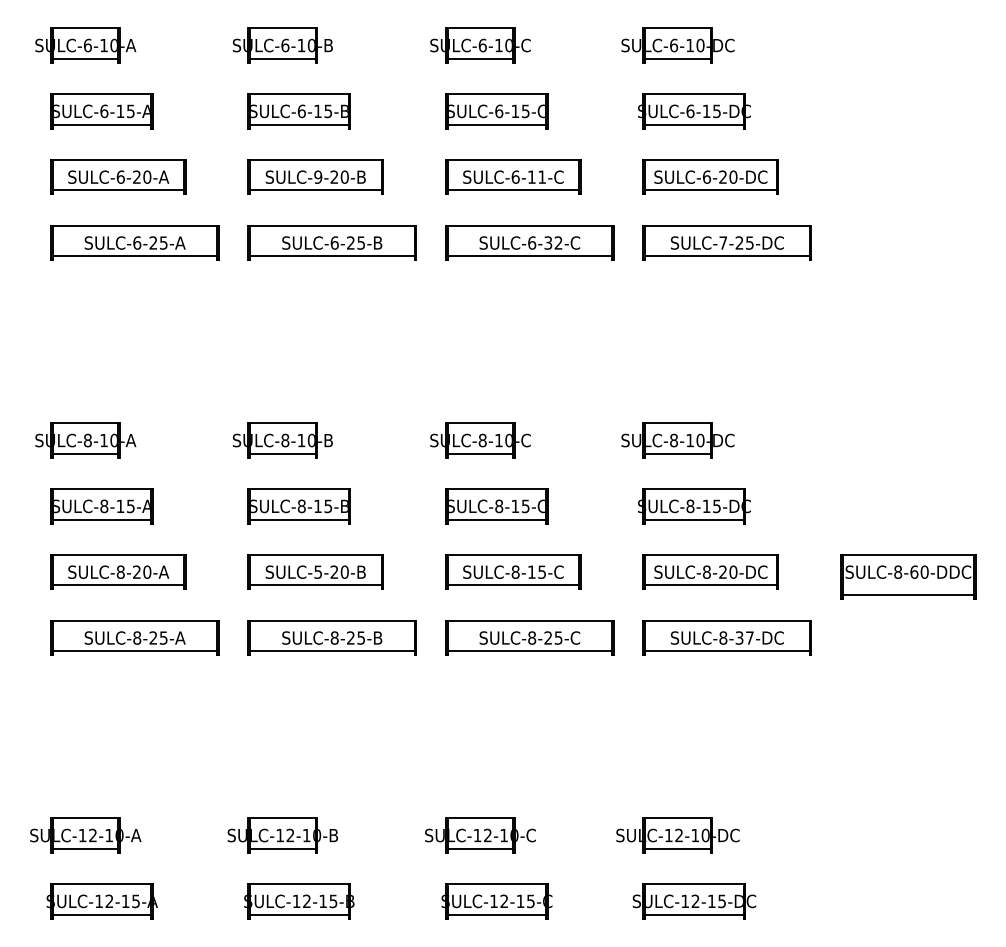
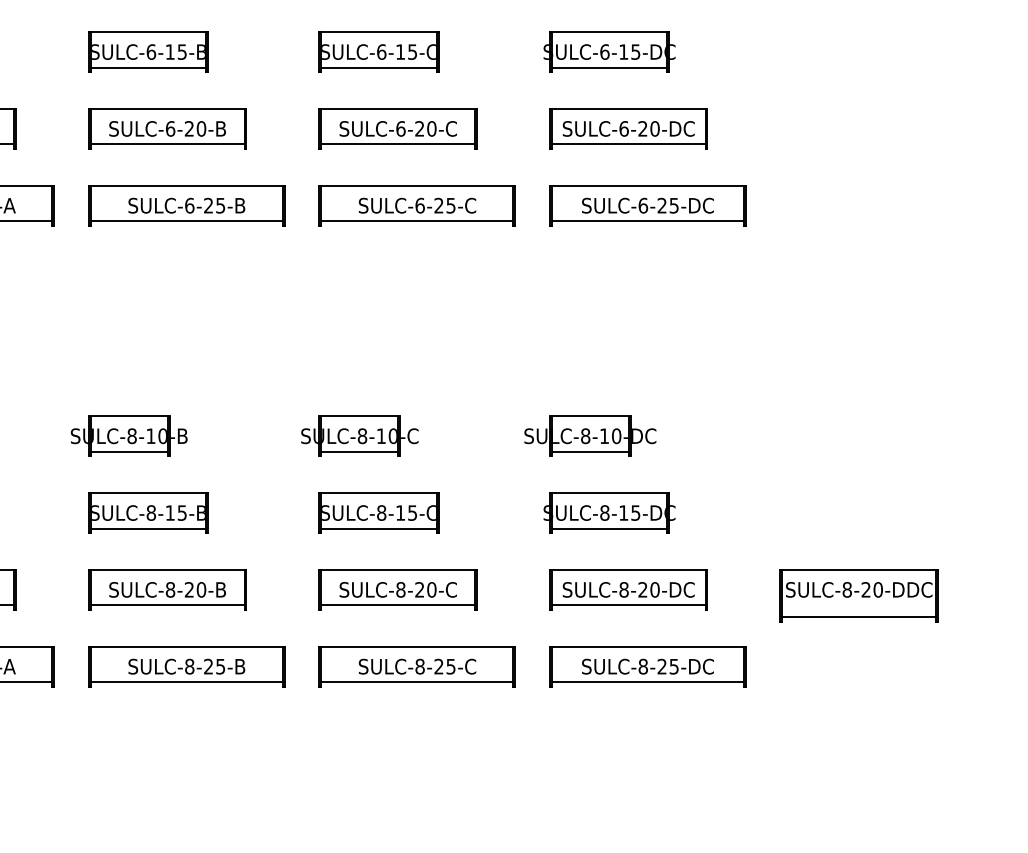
text: (318, 176) -> (170, 128), SULC-9-20-B -> SULC-6-20-B
text: (537, 176) -> (426, 128), SULC-6-11-C -> SULC-6-20-C
text: (553, 242) -> (445, 205), SULC-6-32-C -> SULC-6-25-C
text: (723, 242) -> (643, 205), SULC-7-25-DC -> SULC-6-25-DC
text: (318, 571) -> (170, 589), SULC-5-20-B -> SULC-8-20-B
text: (537, 571) -> (426, 589), SULC-8-15-C -> SULC-8-20-C
text: (914, 571) -> (866, 589), SULC-8-60-DDC -> SULC-8-20-DDC
text: (744, 637) -> (667, 666), SULC-8-37-DC -> SULC-8-25-DC

